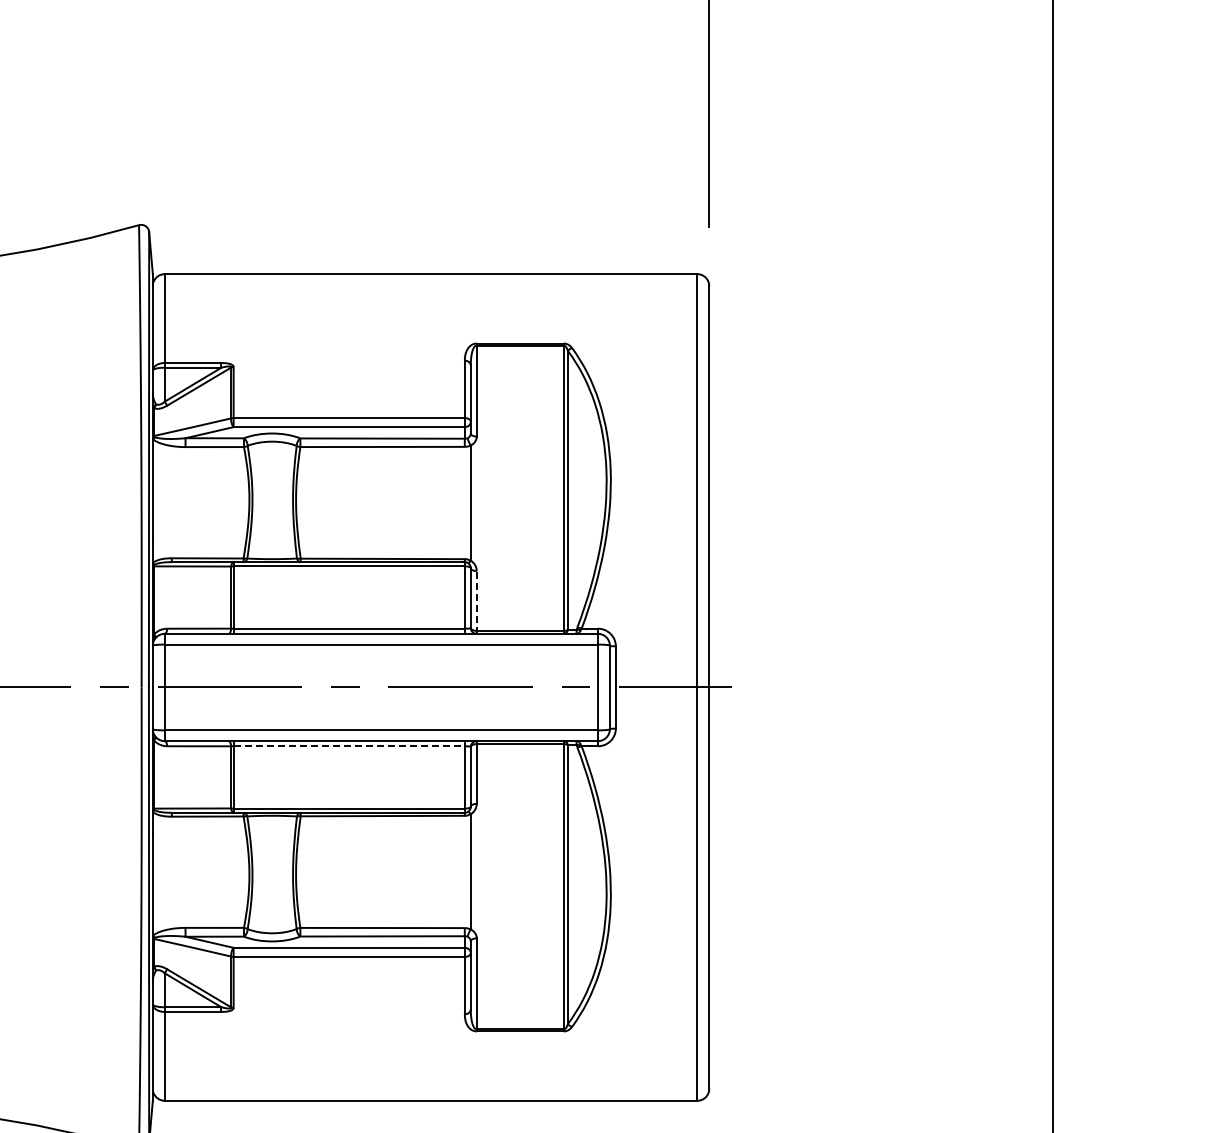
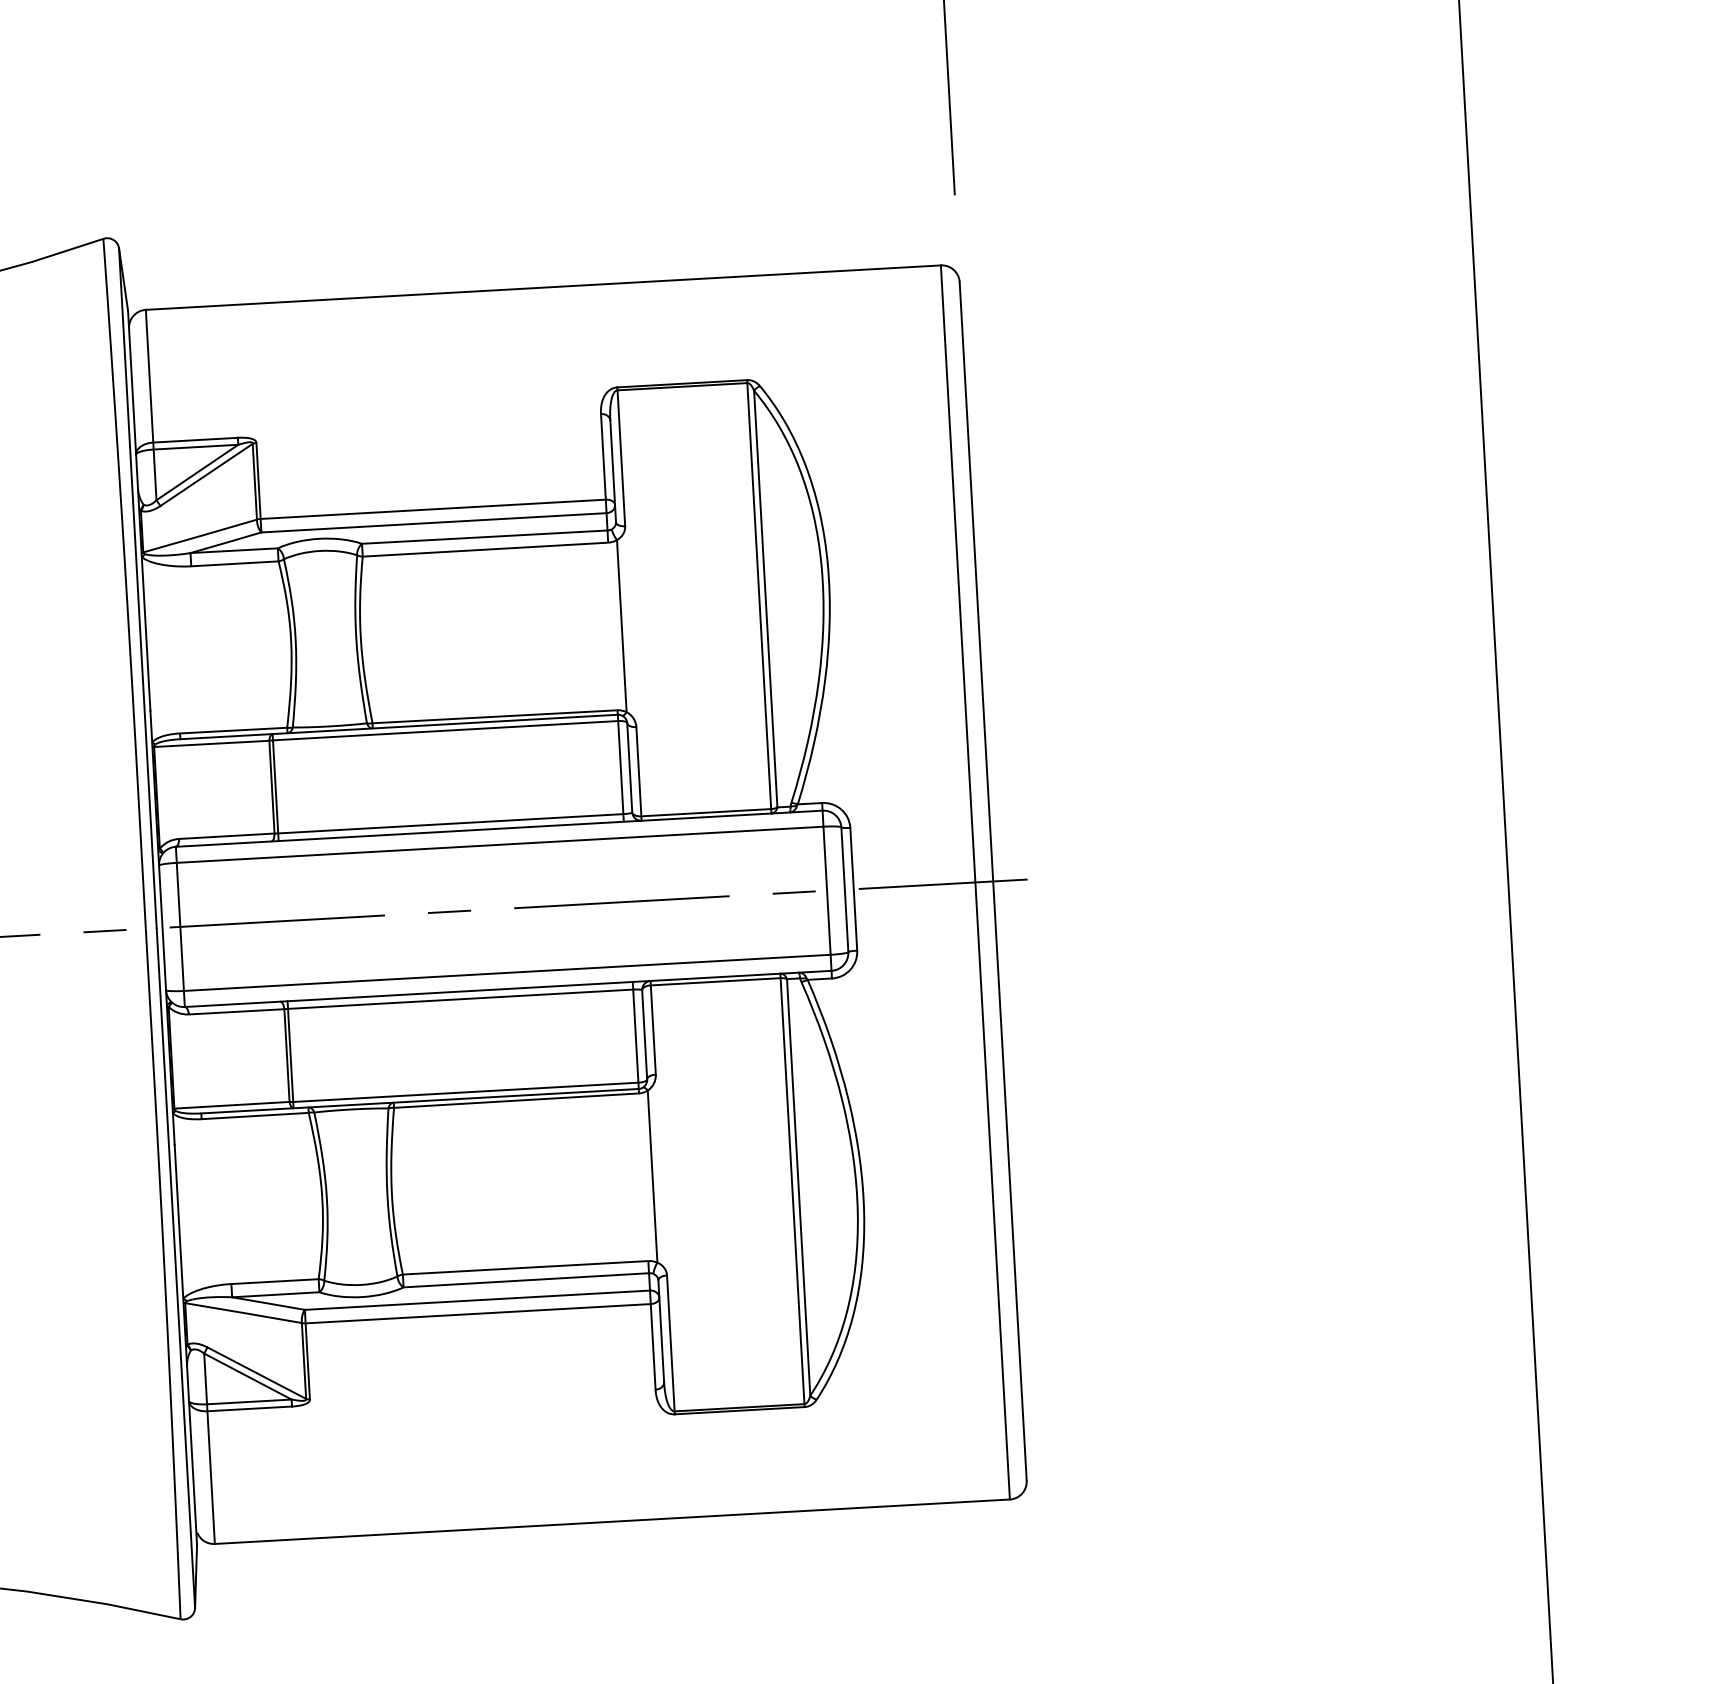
line: (476, 601) -> (638, 772), dashed -> solid
line: (349, 746) -> (461, 999), dashed -> solid

